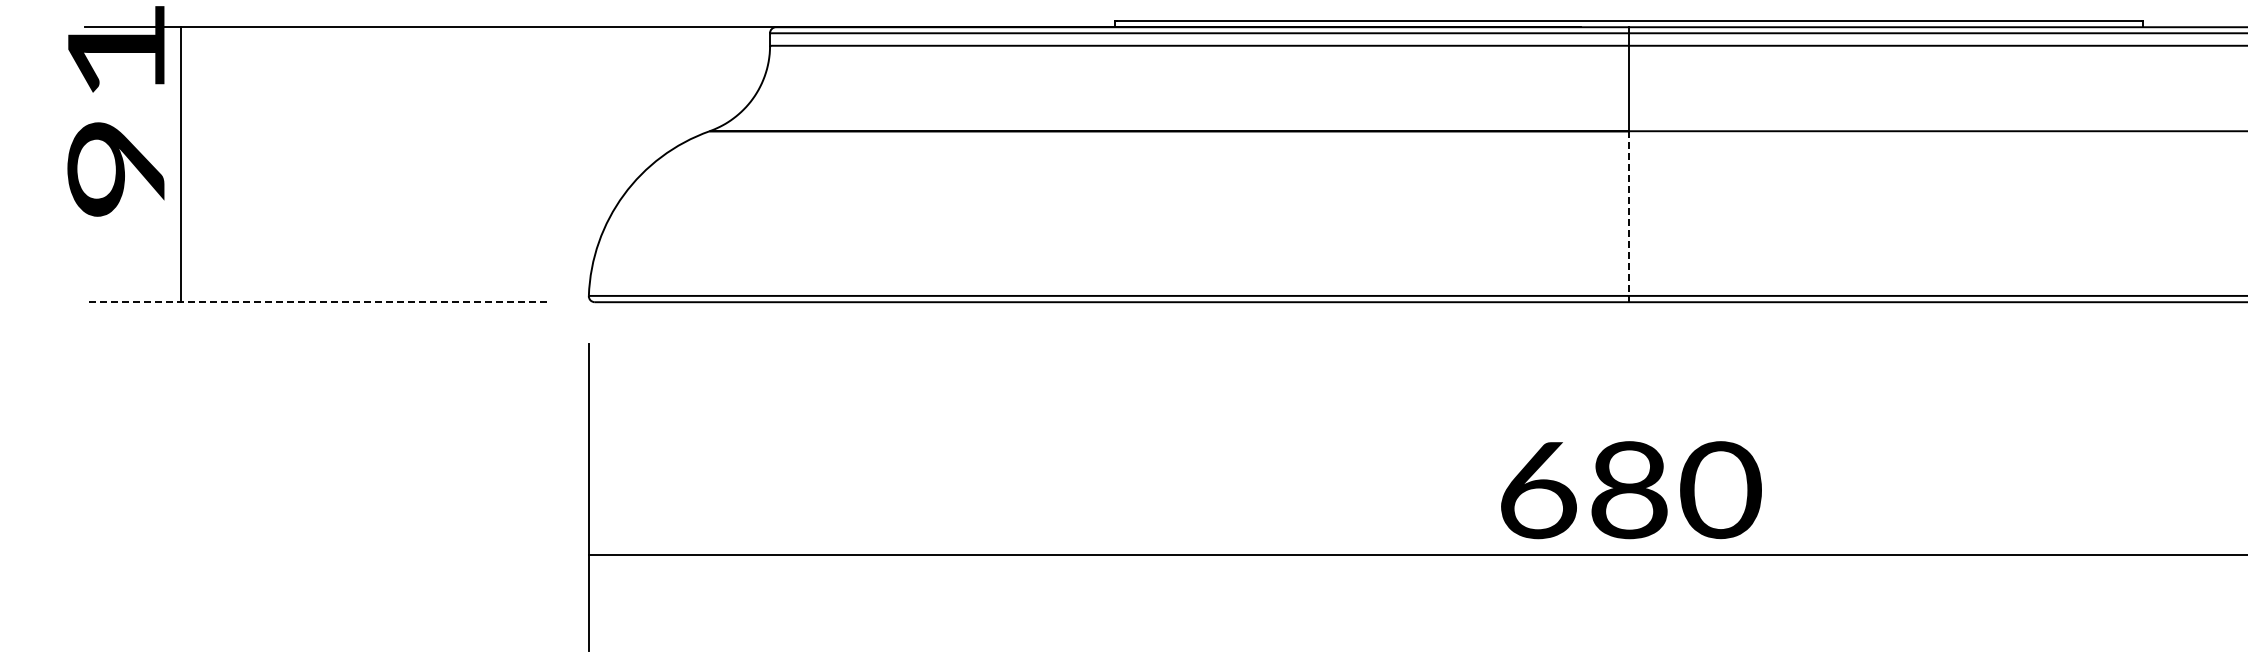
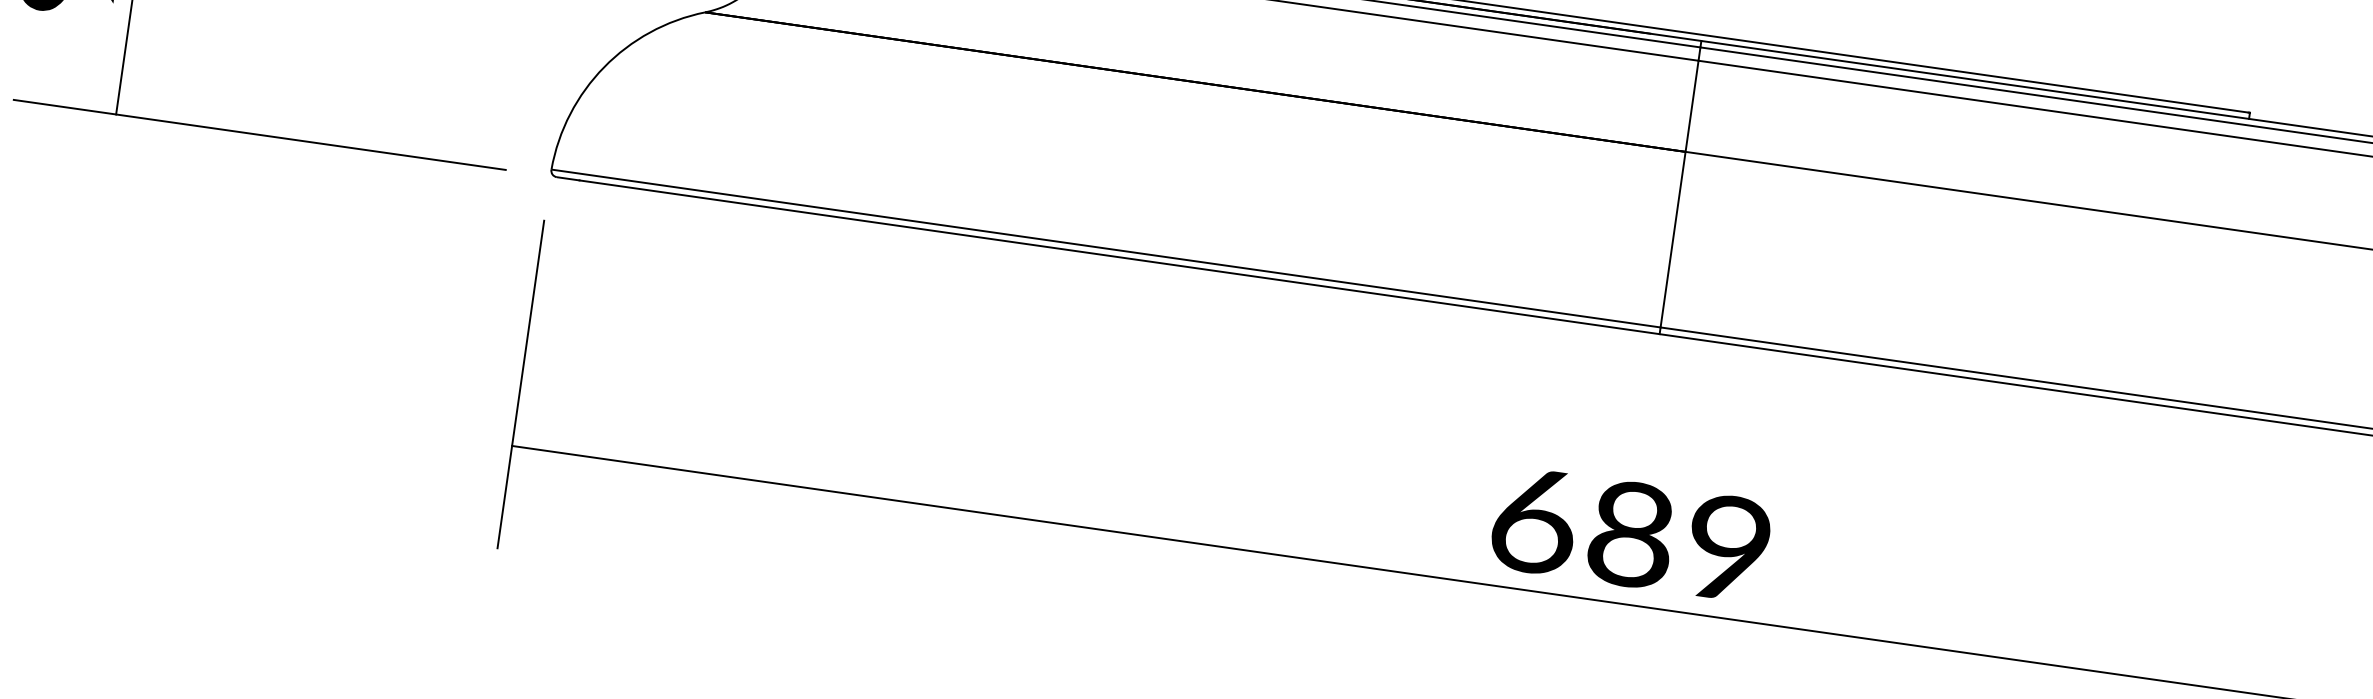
line: (1629, 214) -> (1673, 240), dashed -> solid
line: (316, 302) -> (260, 135), dashed -> solid
text: (1720, 490) -> (1728, 548), 680 -> 689

